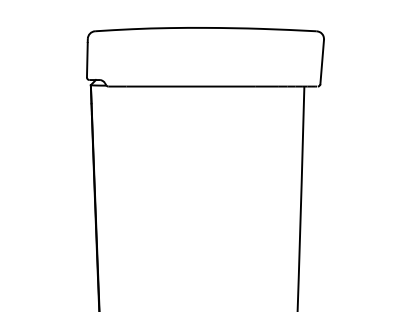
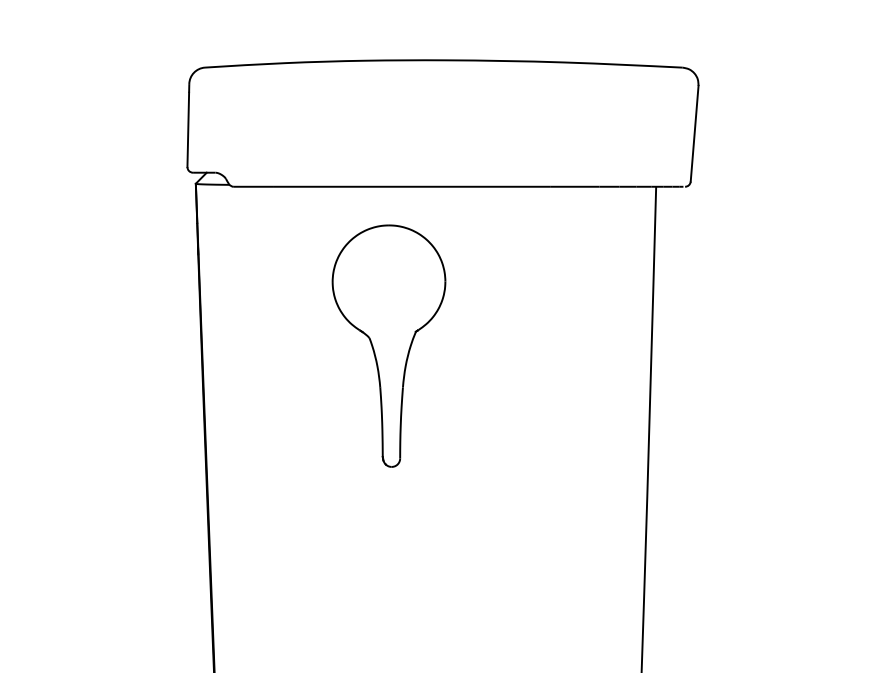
part: (180, 160) -> (389, 346), added

